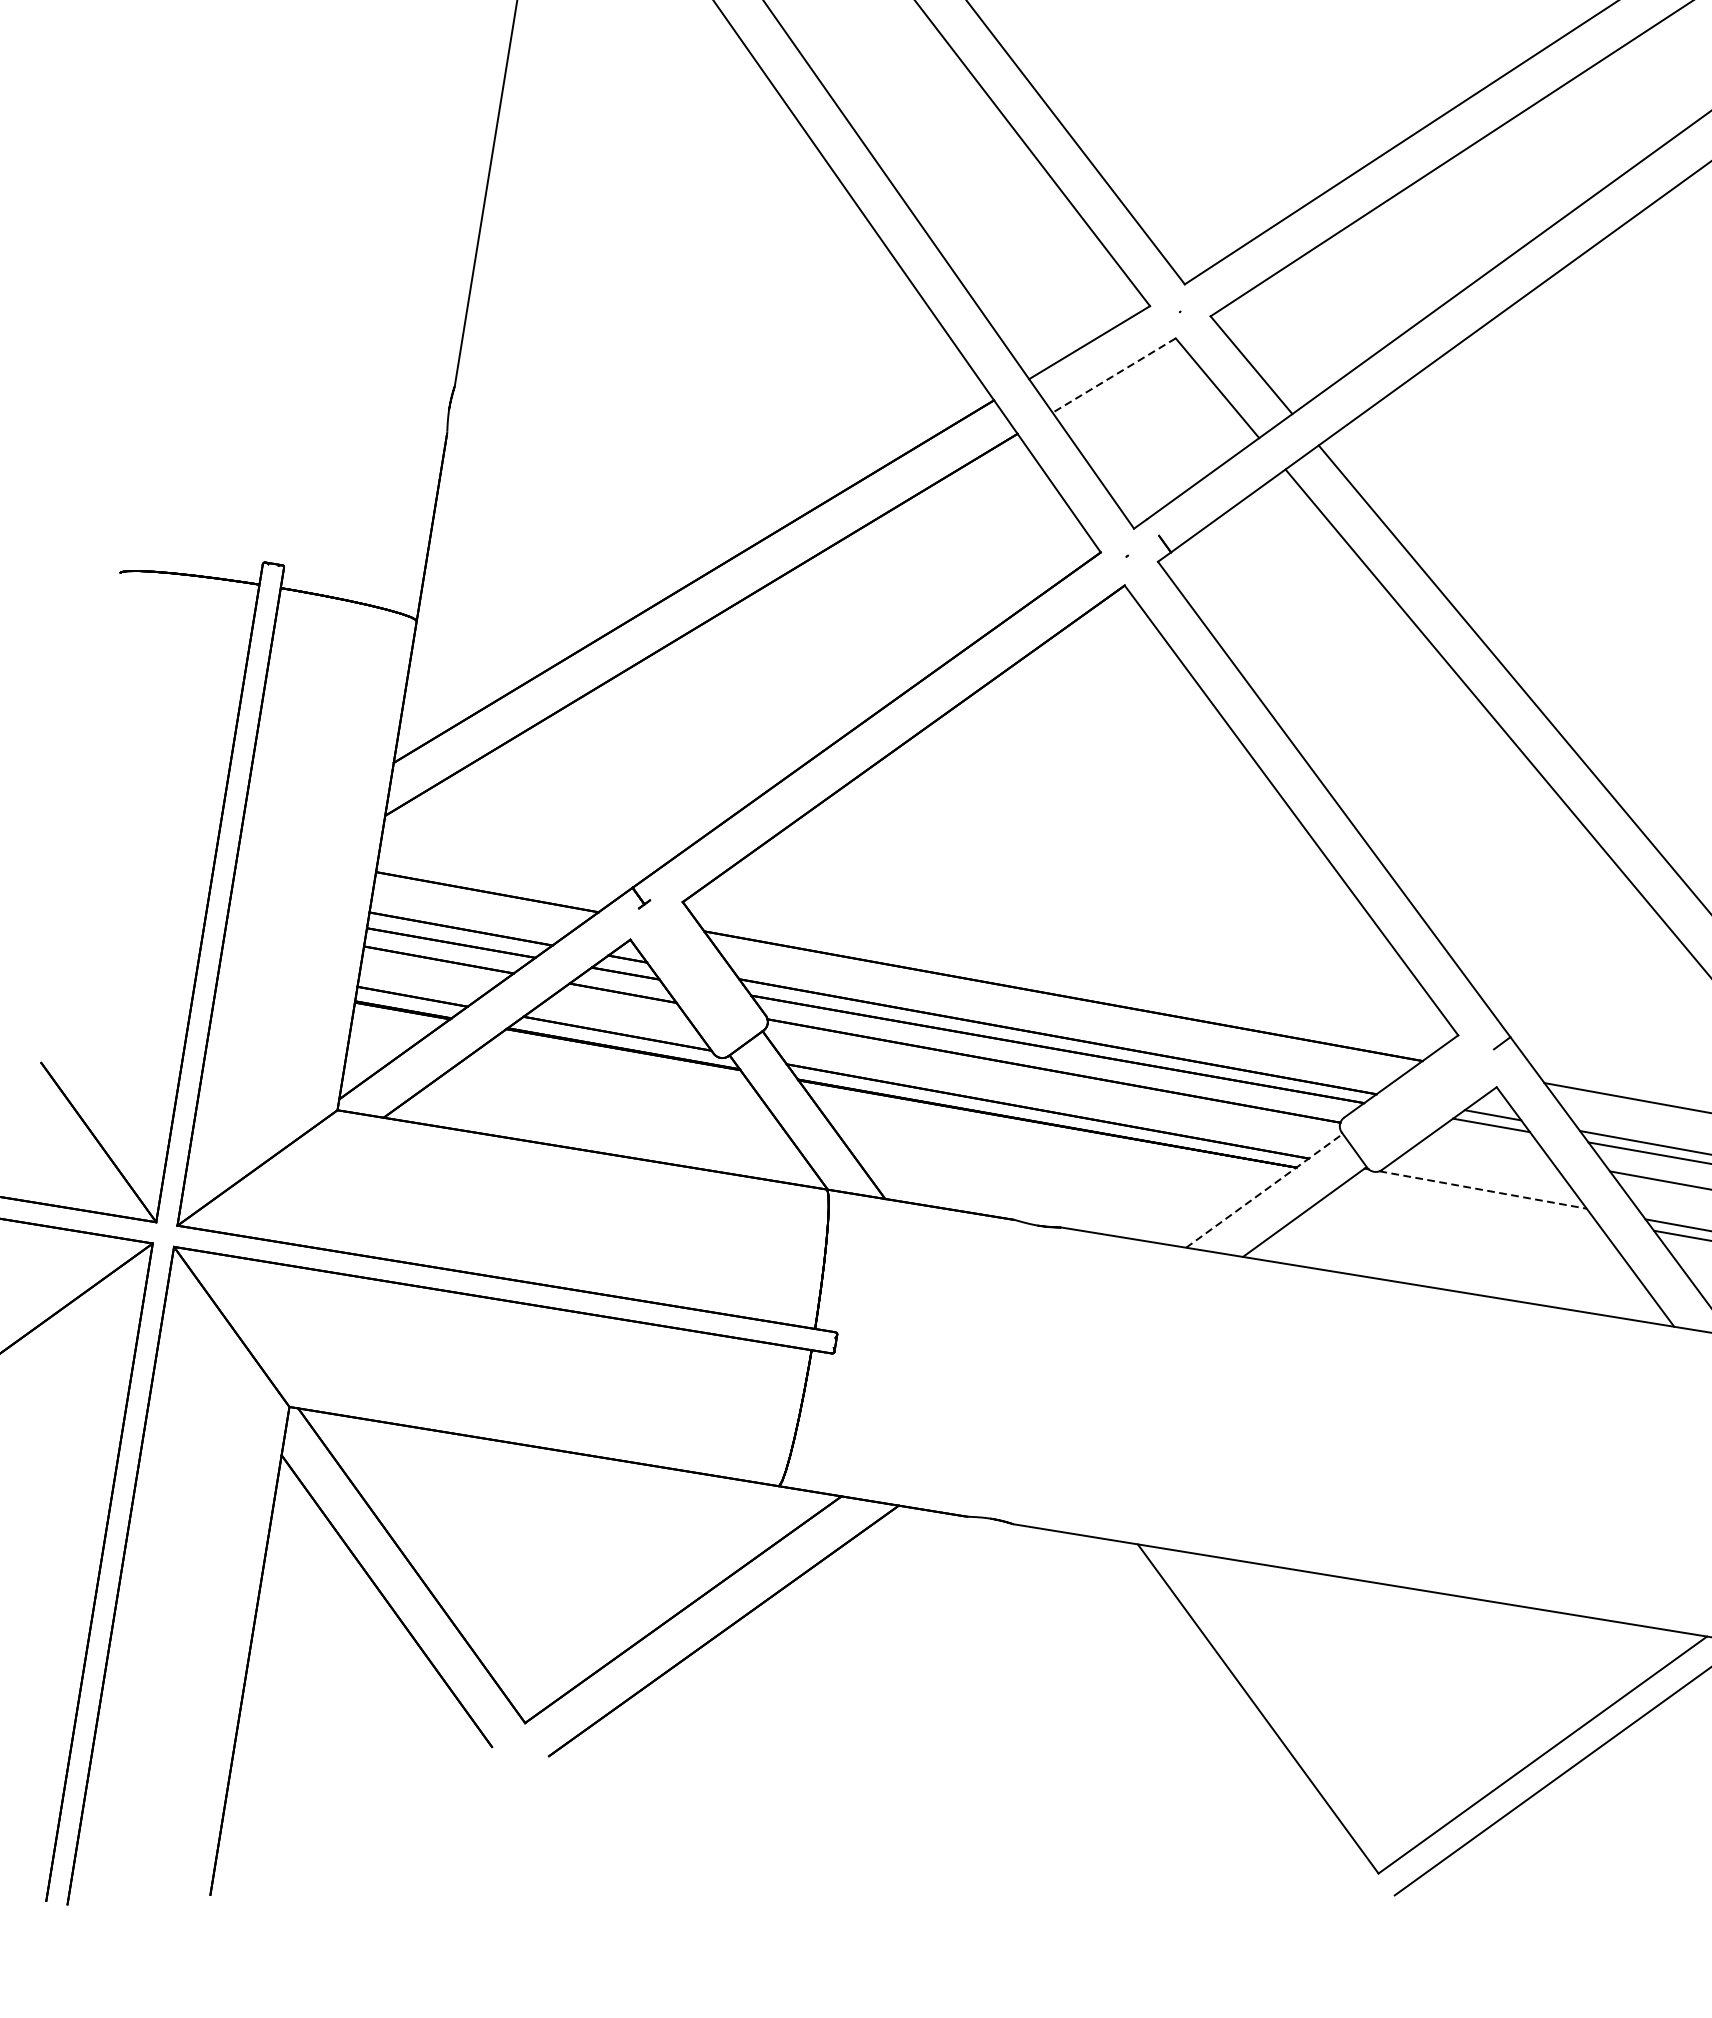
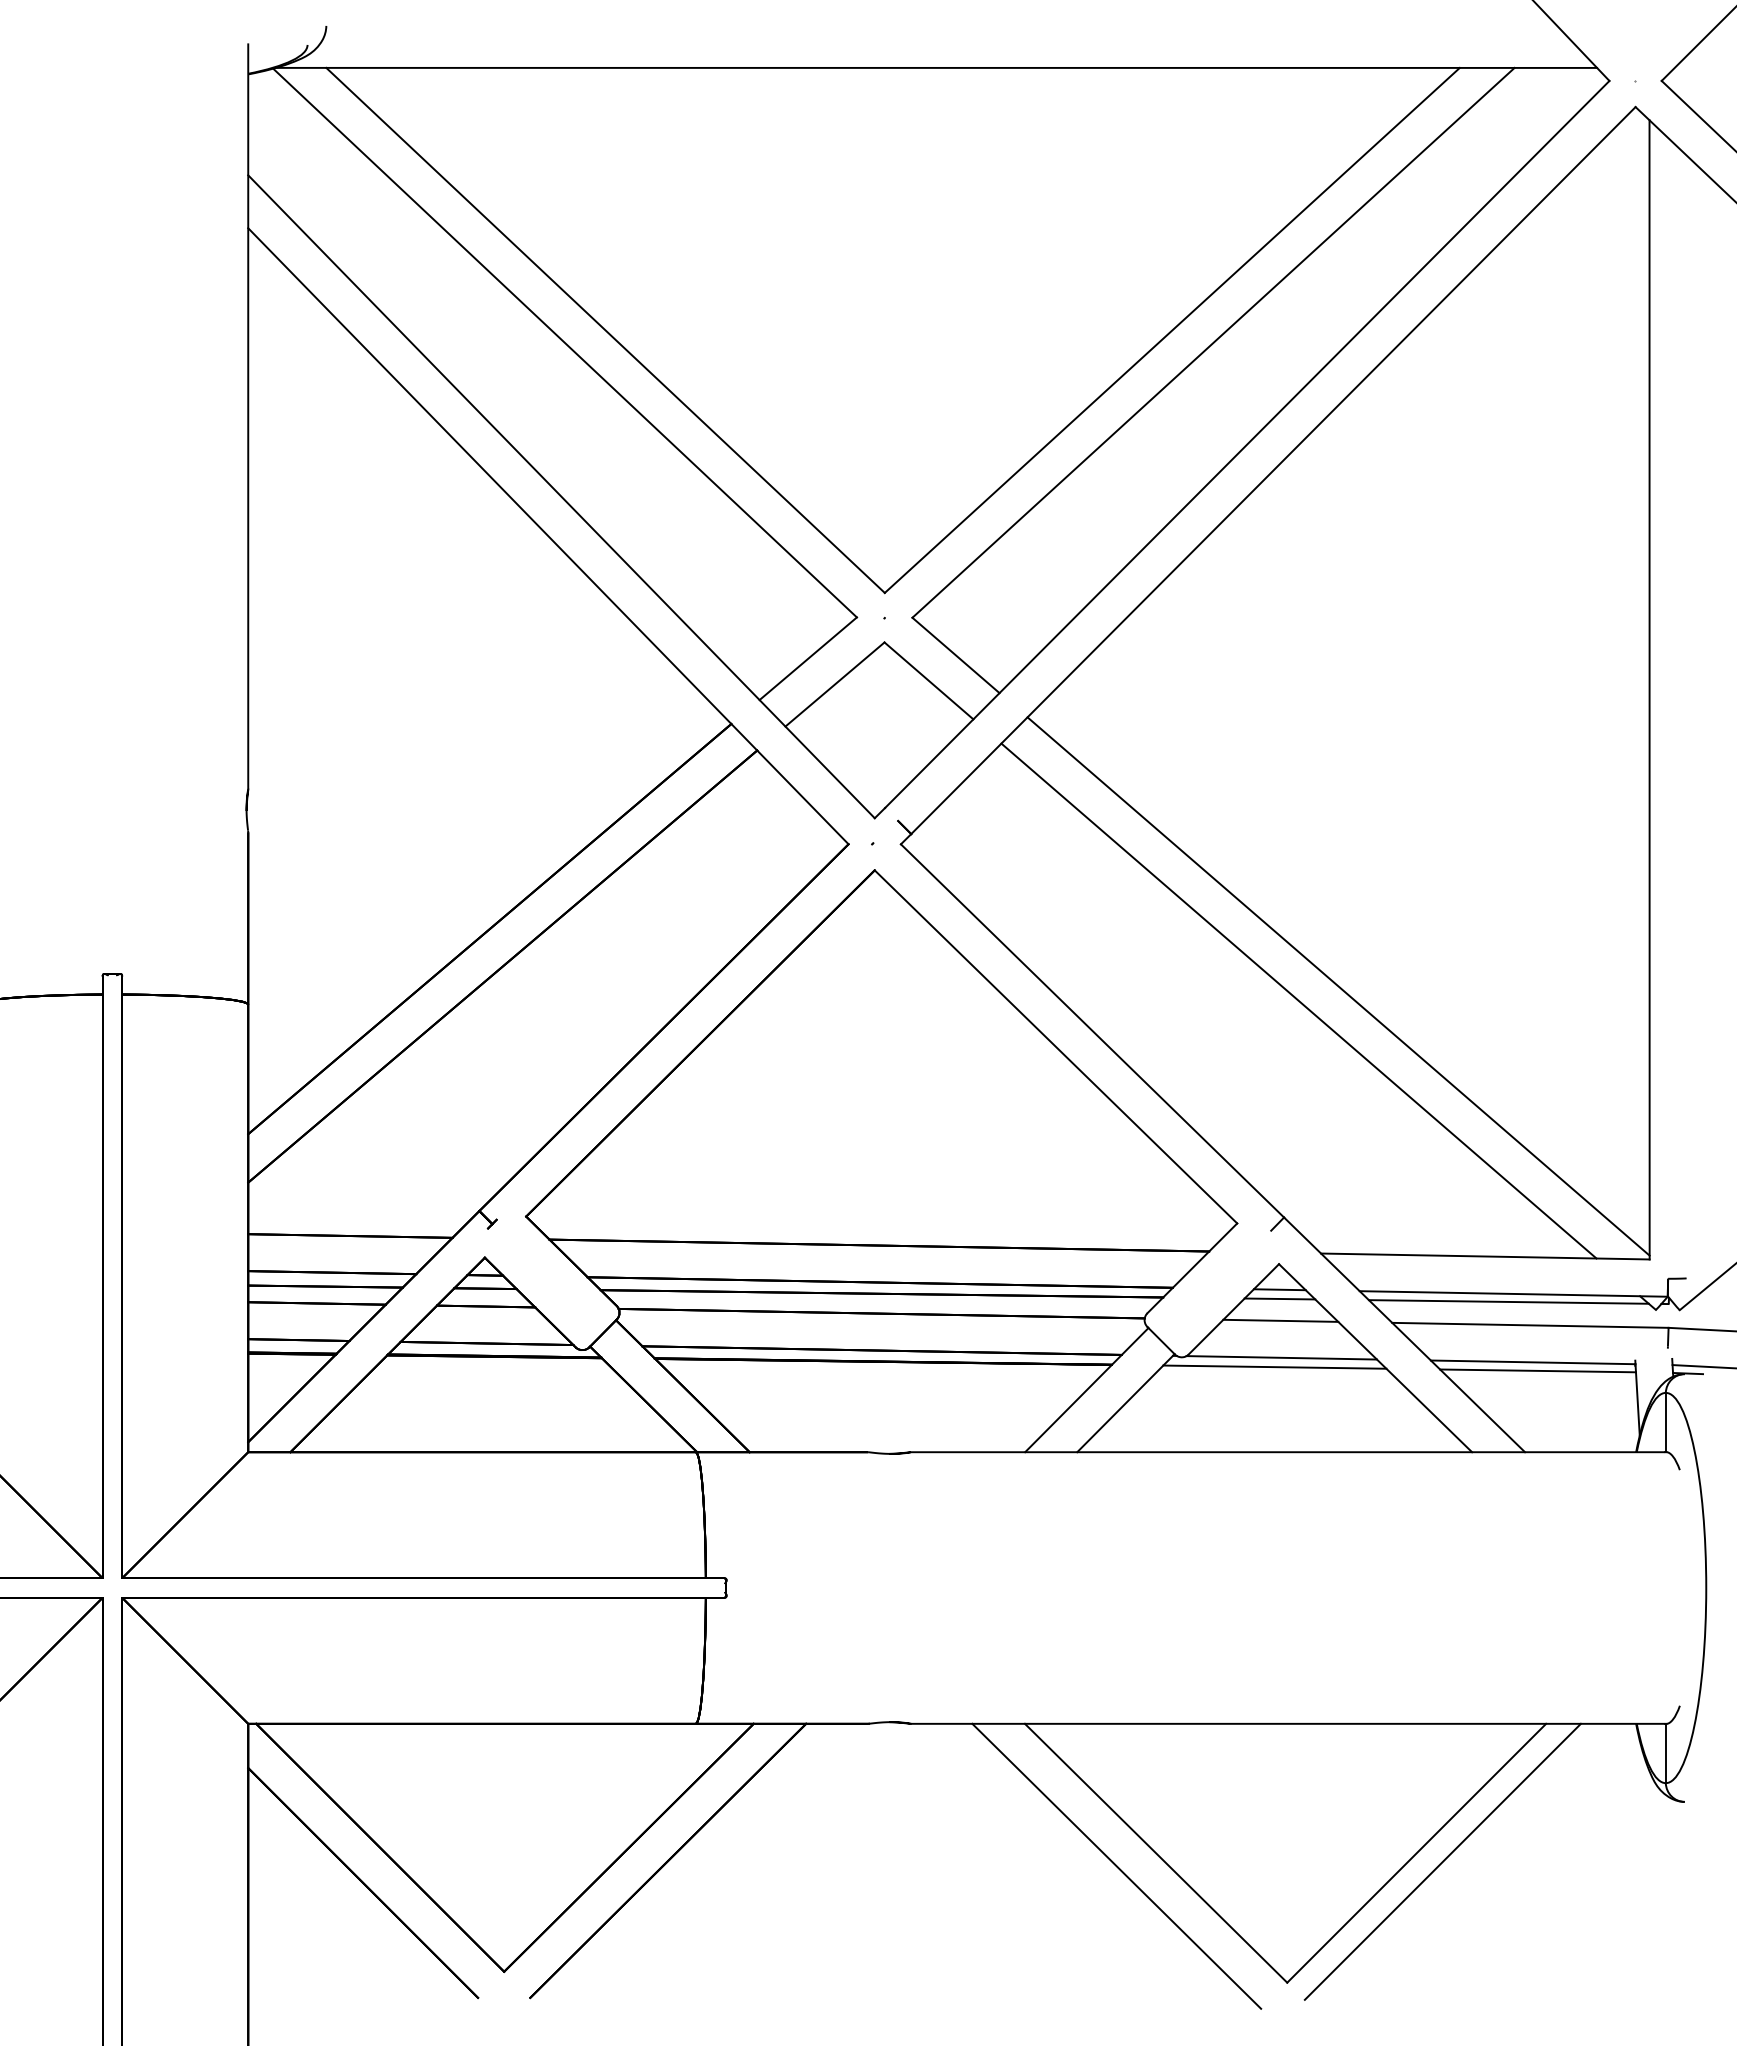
line: (1113, 375) -> (834, 684), dashed -> solid
line: (1488, 1149) -> (1280, 1320), added
line: (1483, 1189) -> (1282, 1357), dashed -> solid
line: (1264, 1191) -> (1086, 1390), dashed -> solid
line: (1473, 1198) -> (1274, 1366), added
line: (1212, 1715) -> (1116, 1865), added

